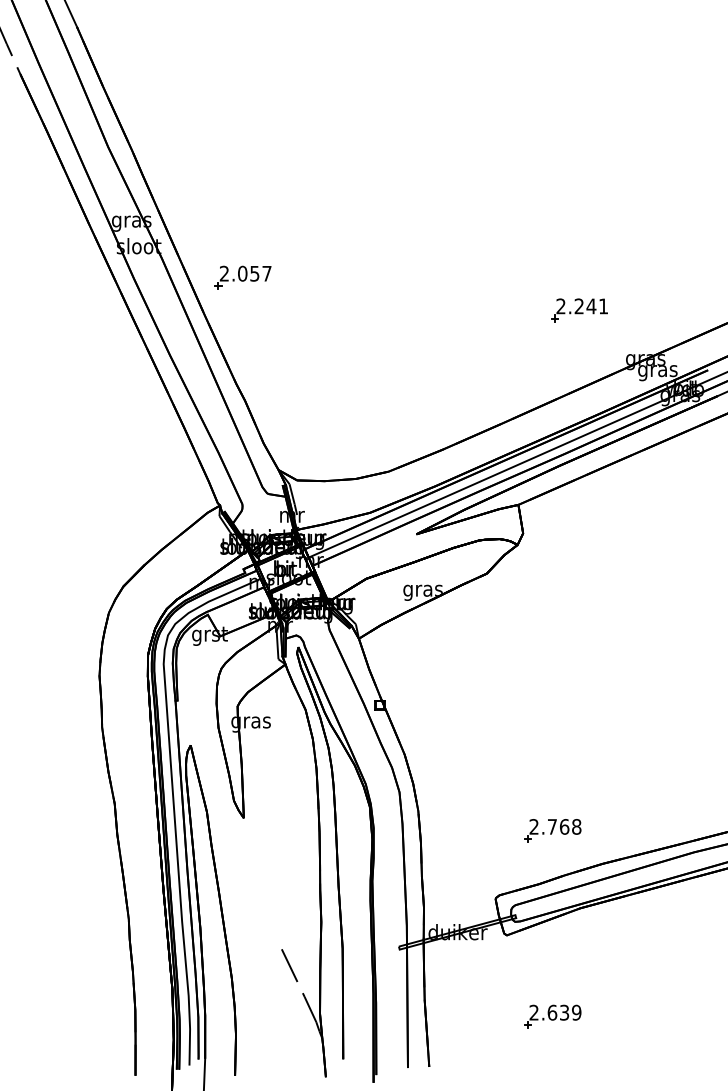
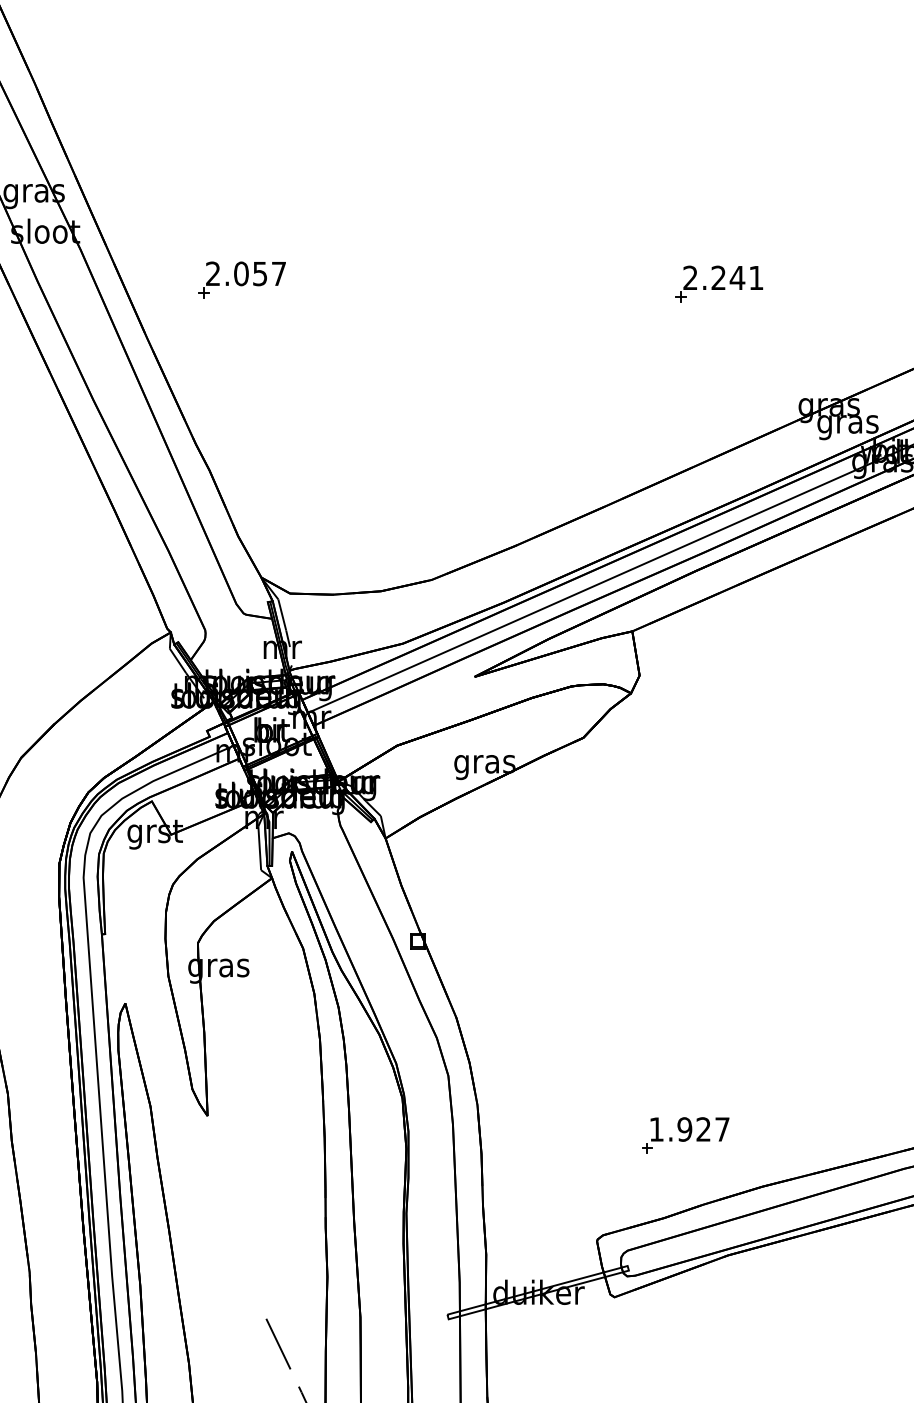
part: (242, 277) -> (241, 279), moved
part: (579, 310) -> (719, 284), moved
text: (555, 826) -> (689, 1128), 2.768 -> 1.927

